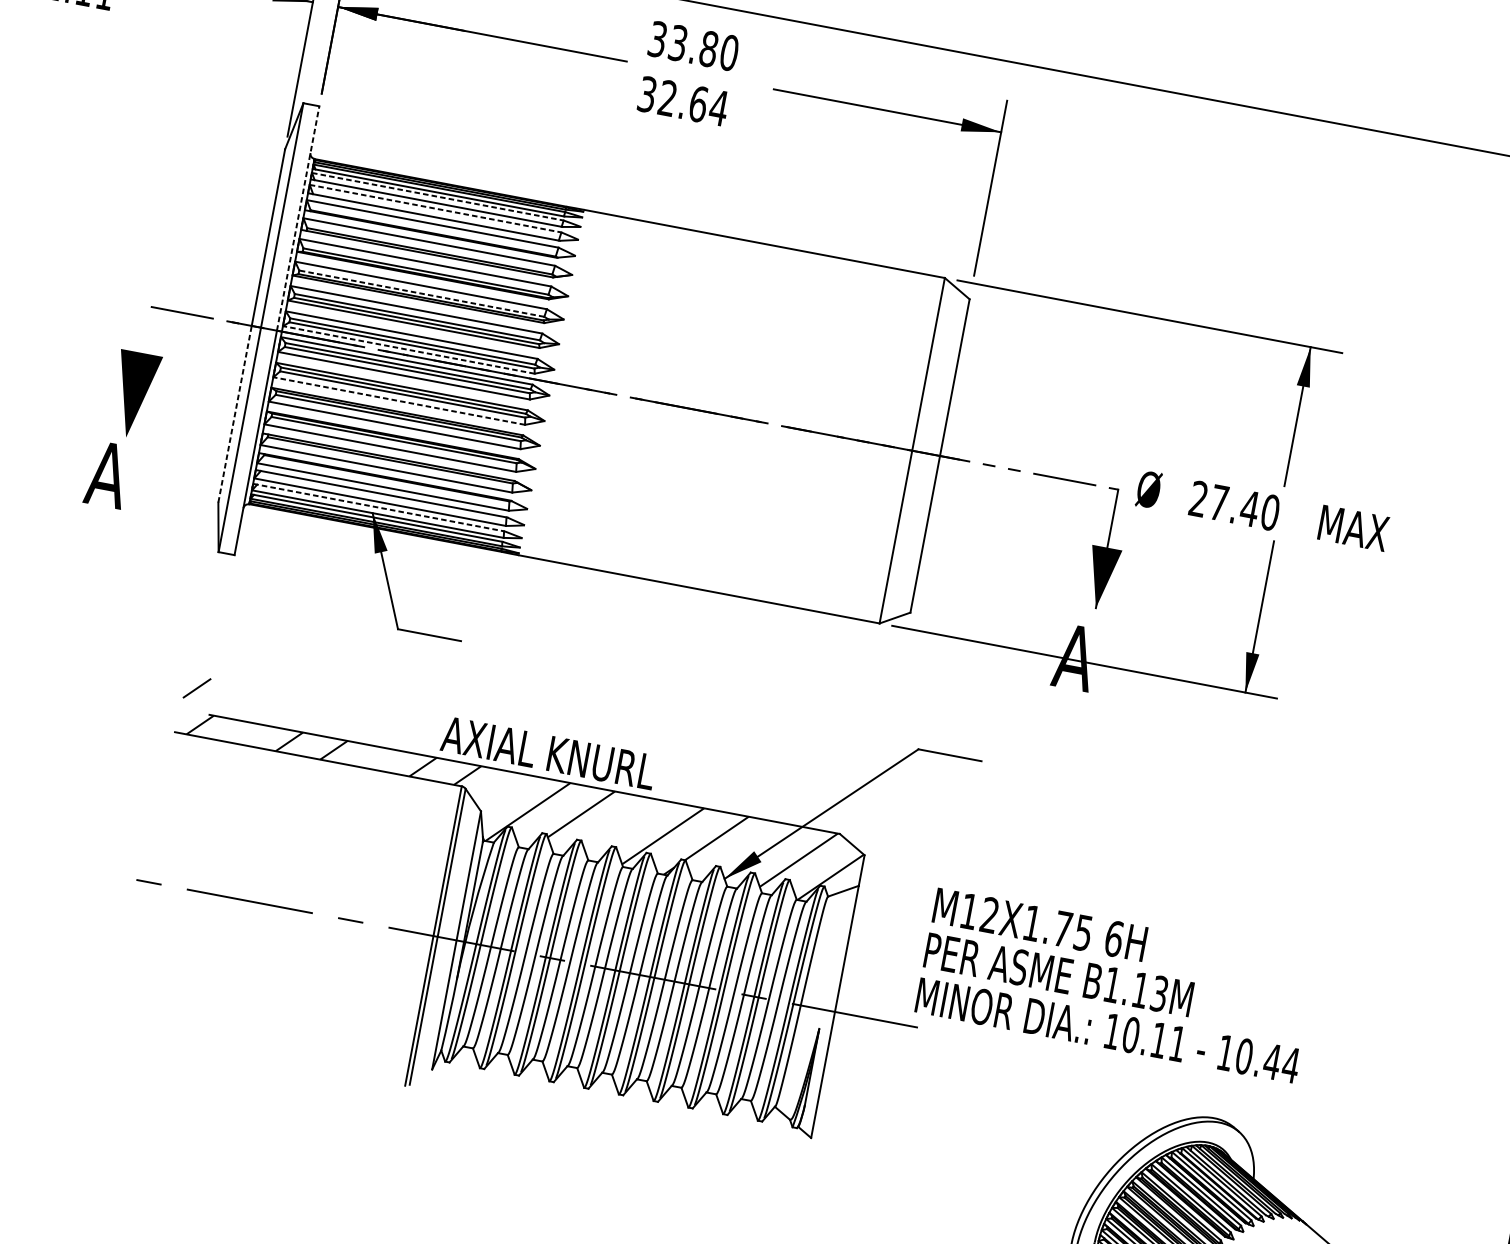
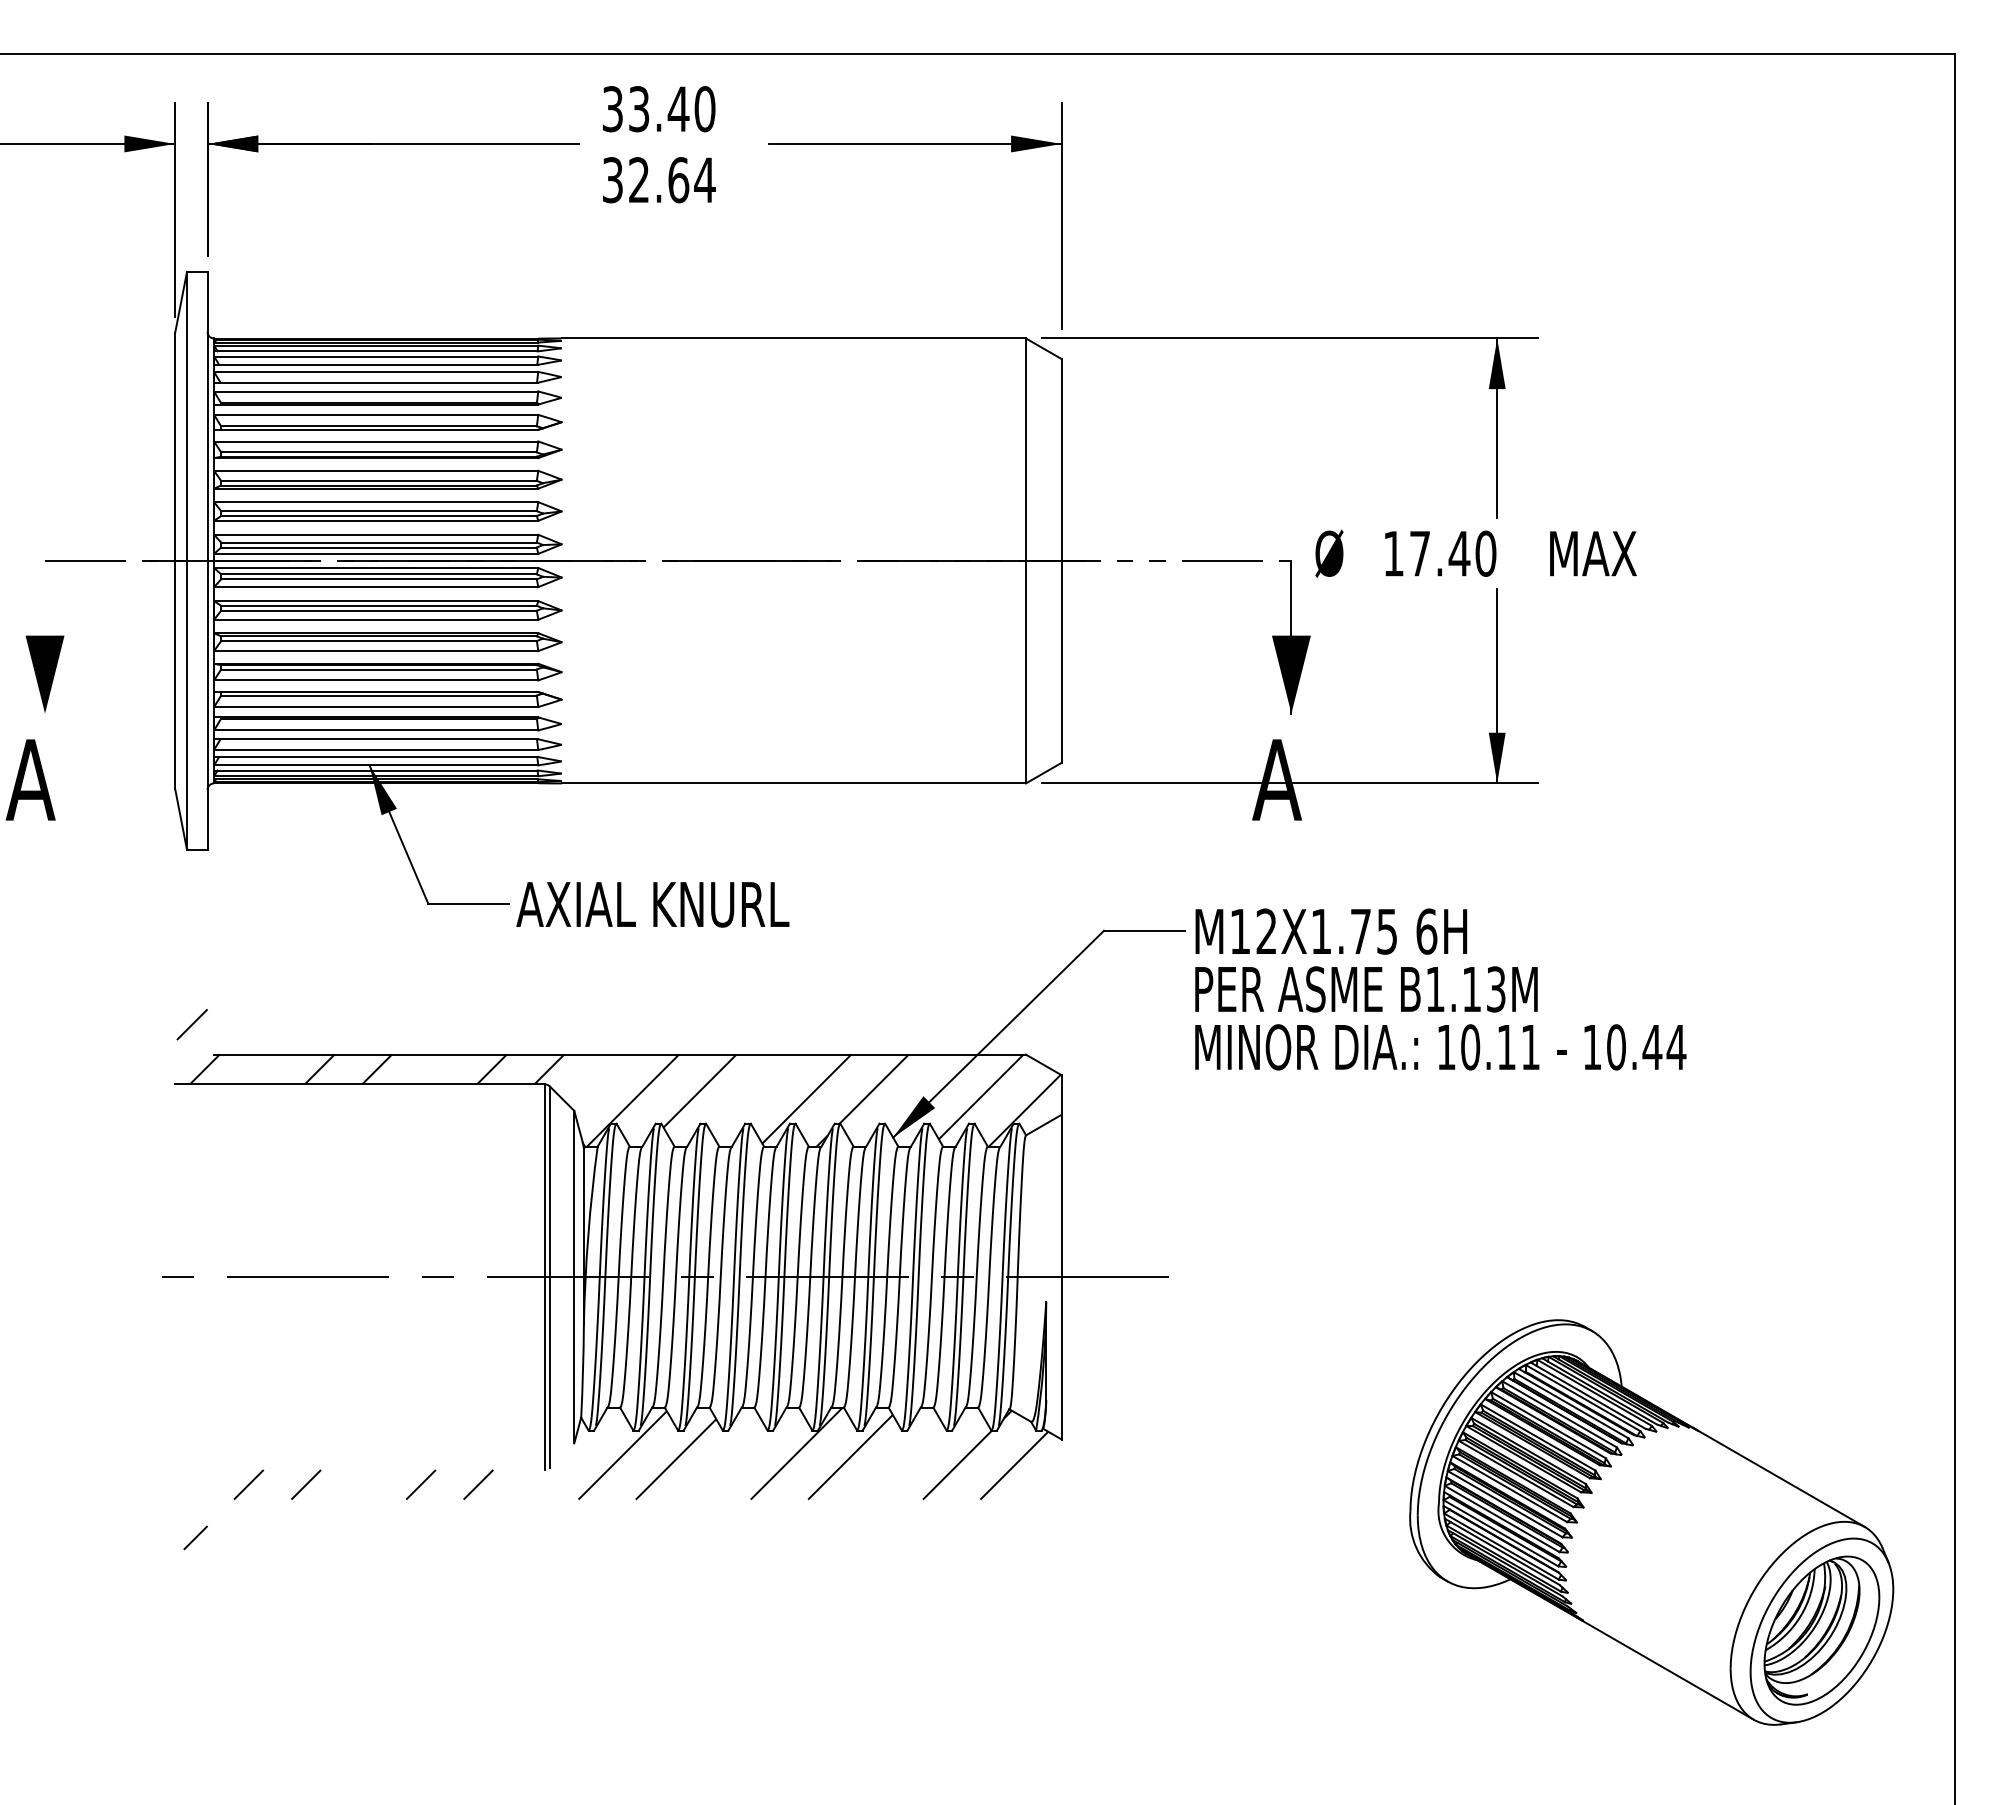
text: (708, 49) -> (678, 109), 33.80 -> 33.40
line: (438, 196) -> (376, 356), dashed -> solid
line: (435, 208) -> (376, 371), dashed -> solid
line: (298, 218) -> (207, 416), dashed -> solid
line: (422, 293) -> (379, 480), dashed -> solid
line: (408, 349) -> (375, 553), dashed -> solid
part: (133, 394) -> (44, 673), size x0.71
line: (398, 400) -> (375, 619), dashed -> solid
line: (235, 414) -> (175, 674), dashed -> solid
text: (1198, 498) -> (1393, 553), 27.40 -> 17.40
line: (379, 508) -> (376, 757), dashed -> solid
text: (548, 753) -> (652, 904), moved
text: (1116, 985) -> (1440, 989), moved
hatch: (459, 1102) -> (615, 1478), added

